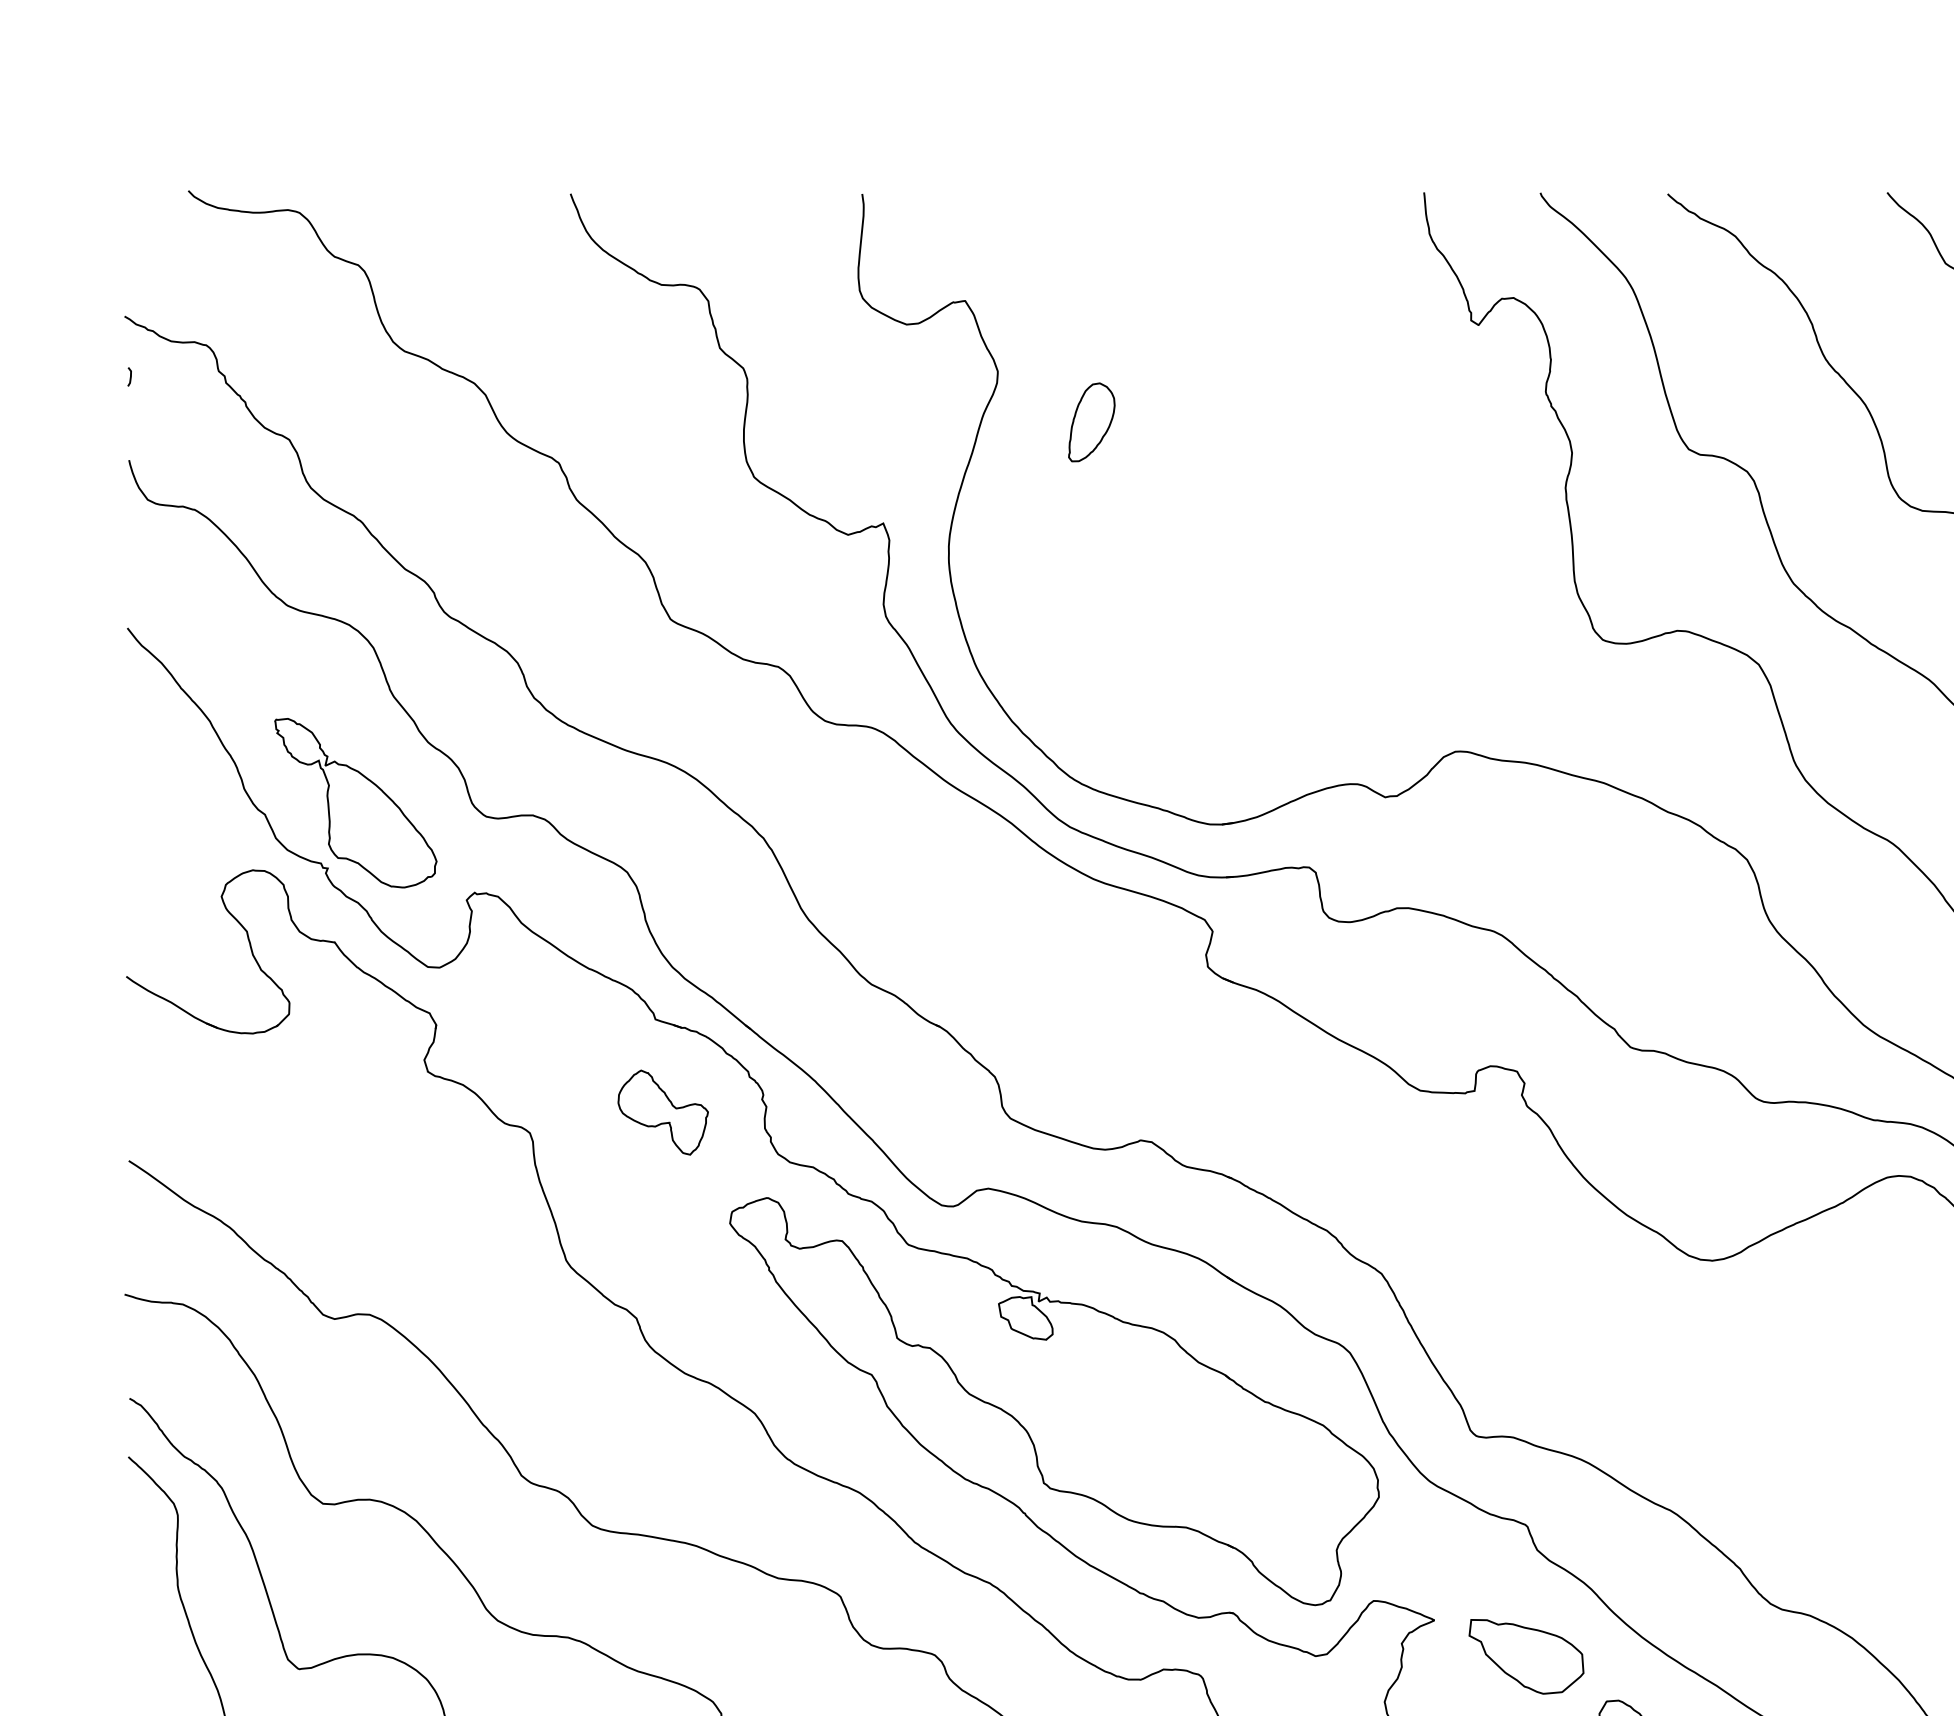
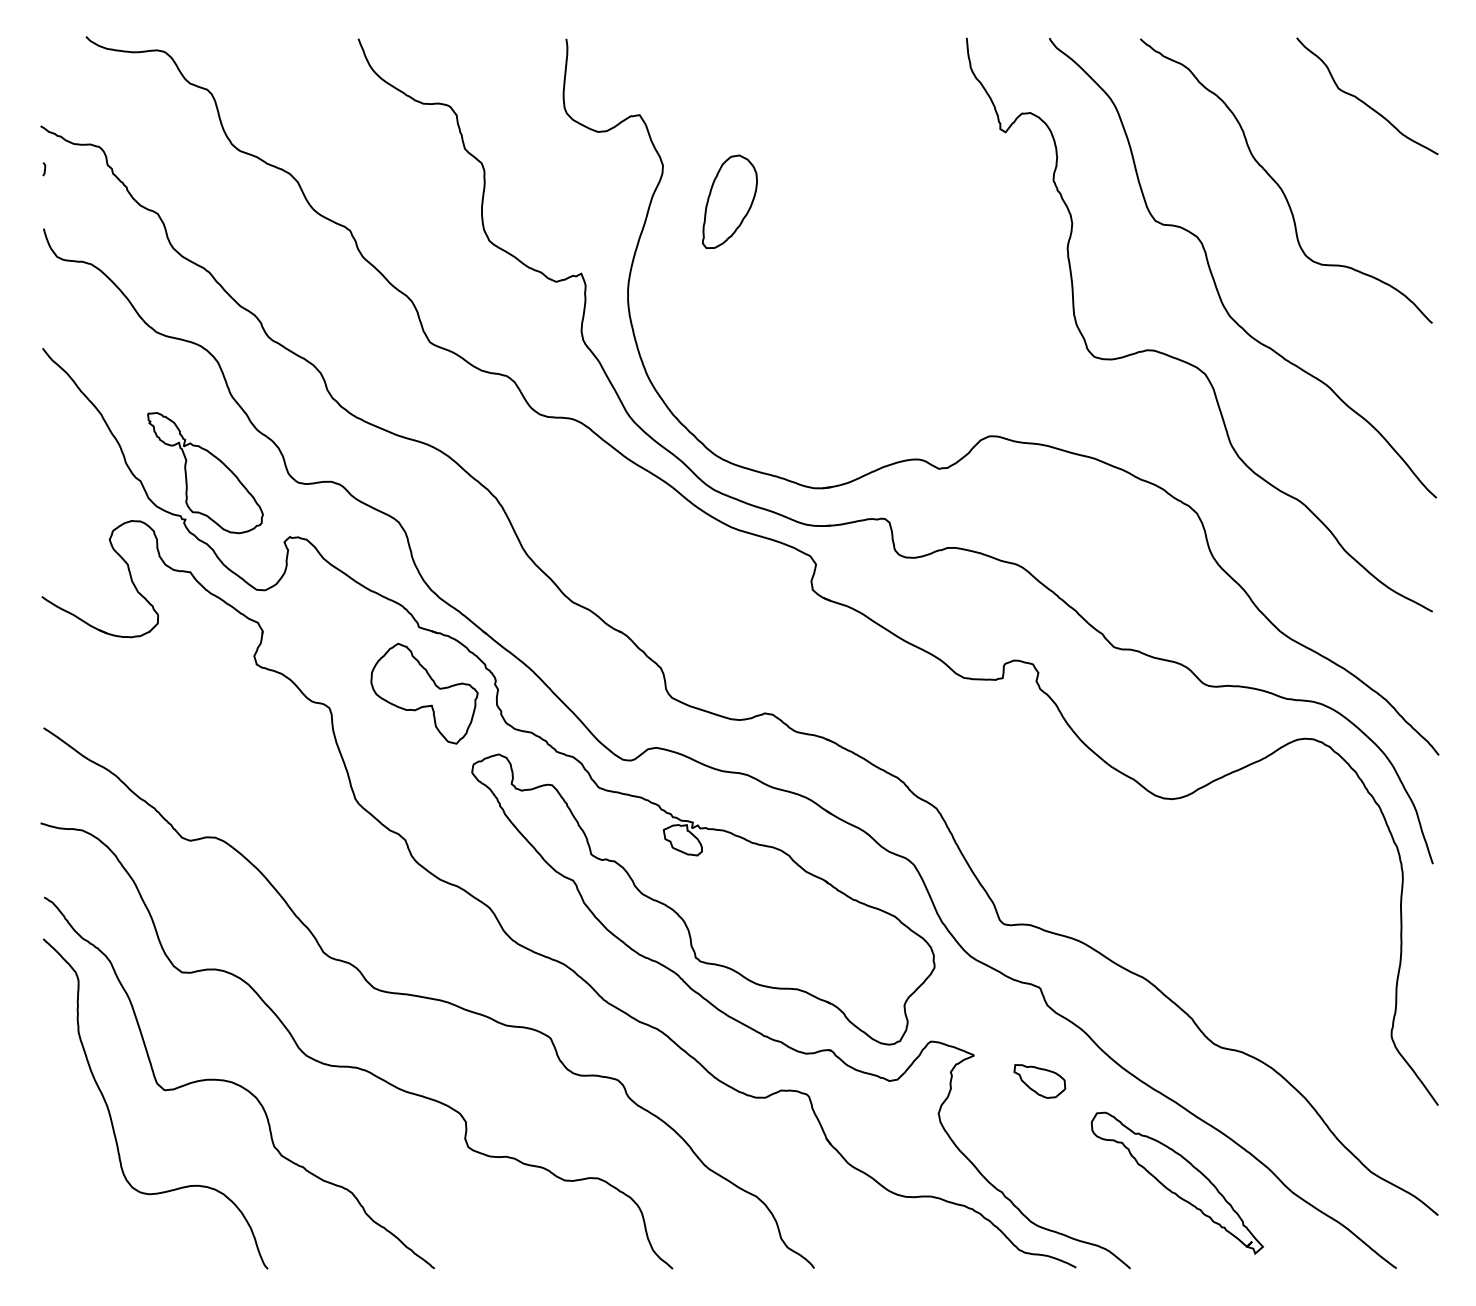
part: (1091, 422) -> (729, 201), size x1.67
part: (663, 1112) -> (424, 693), size x1.67
part: (1526, 1656) -> (1039, 1081), size x0.62

